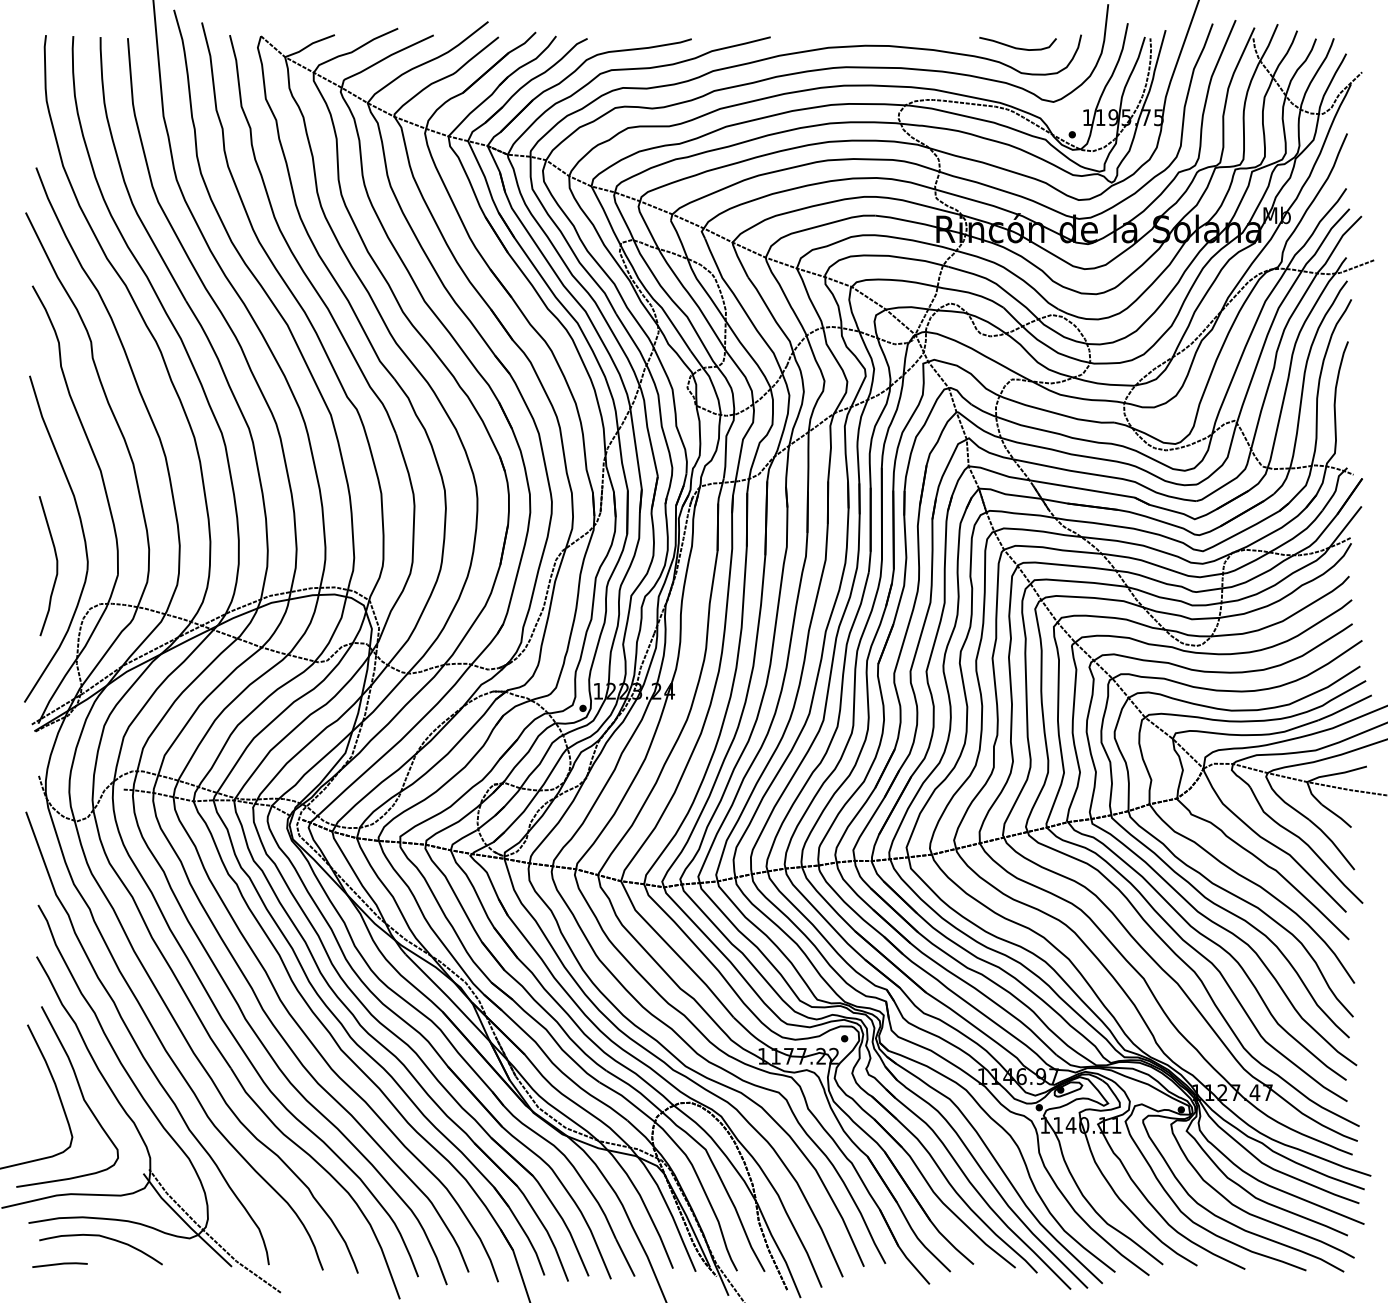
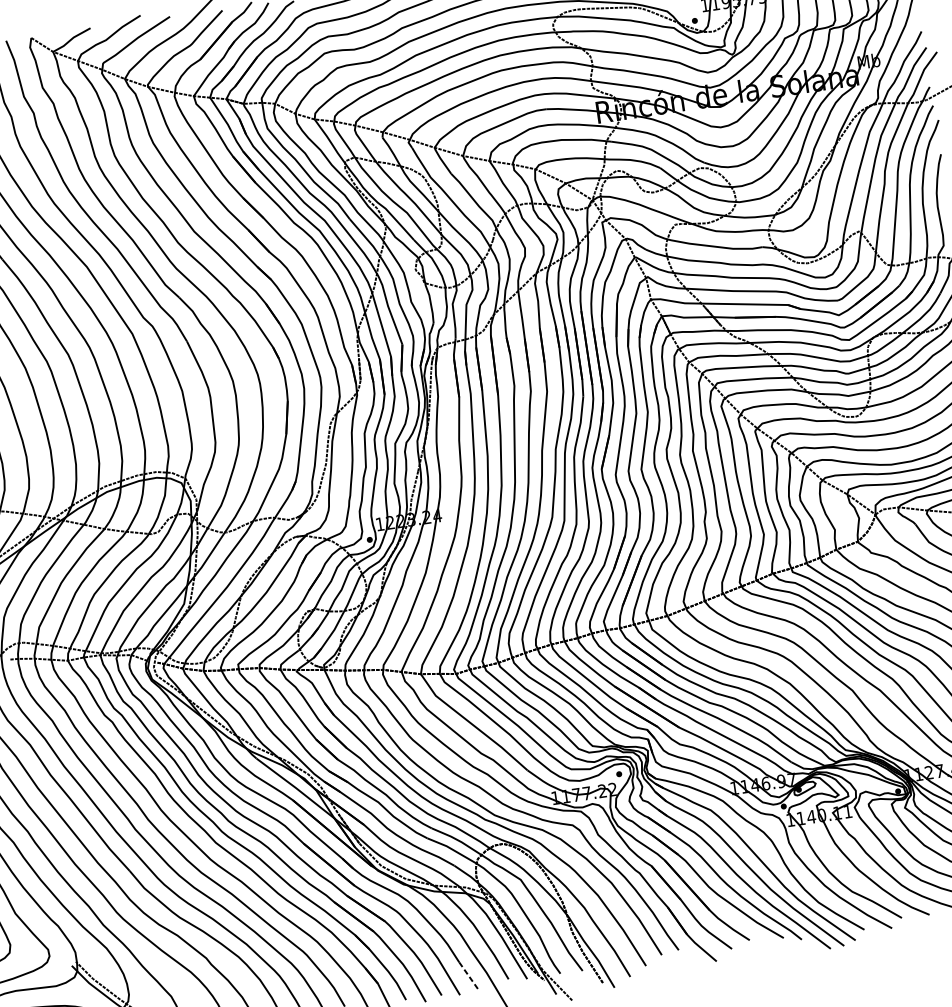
line: (625, 1257) -> (469, 975), solid -> dashed

